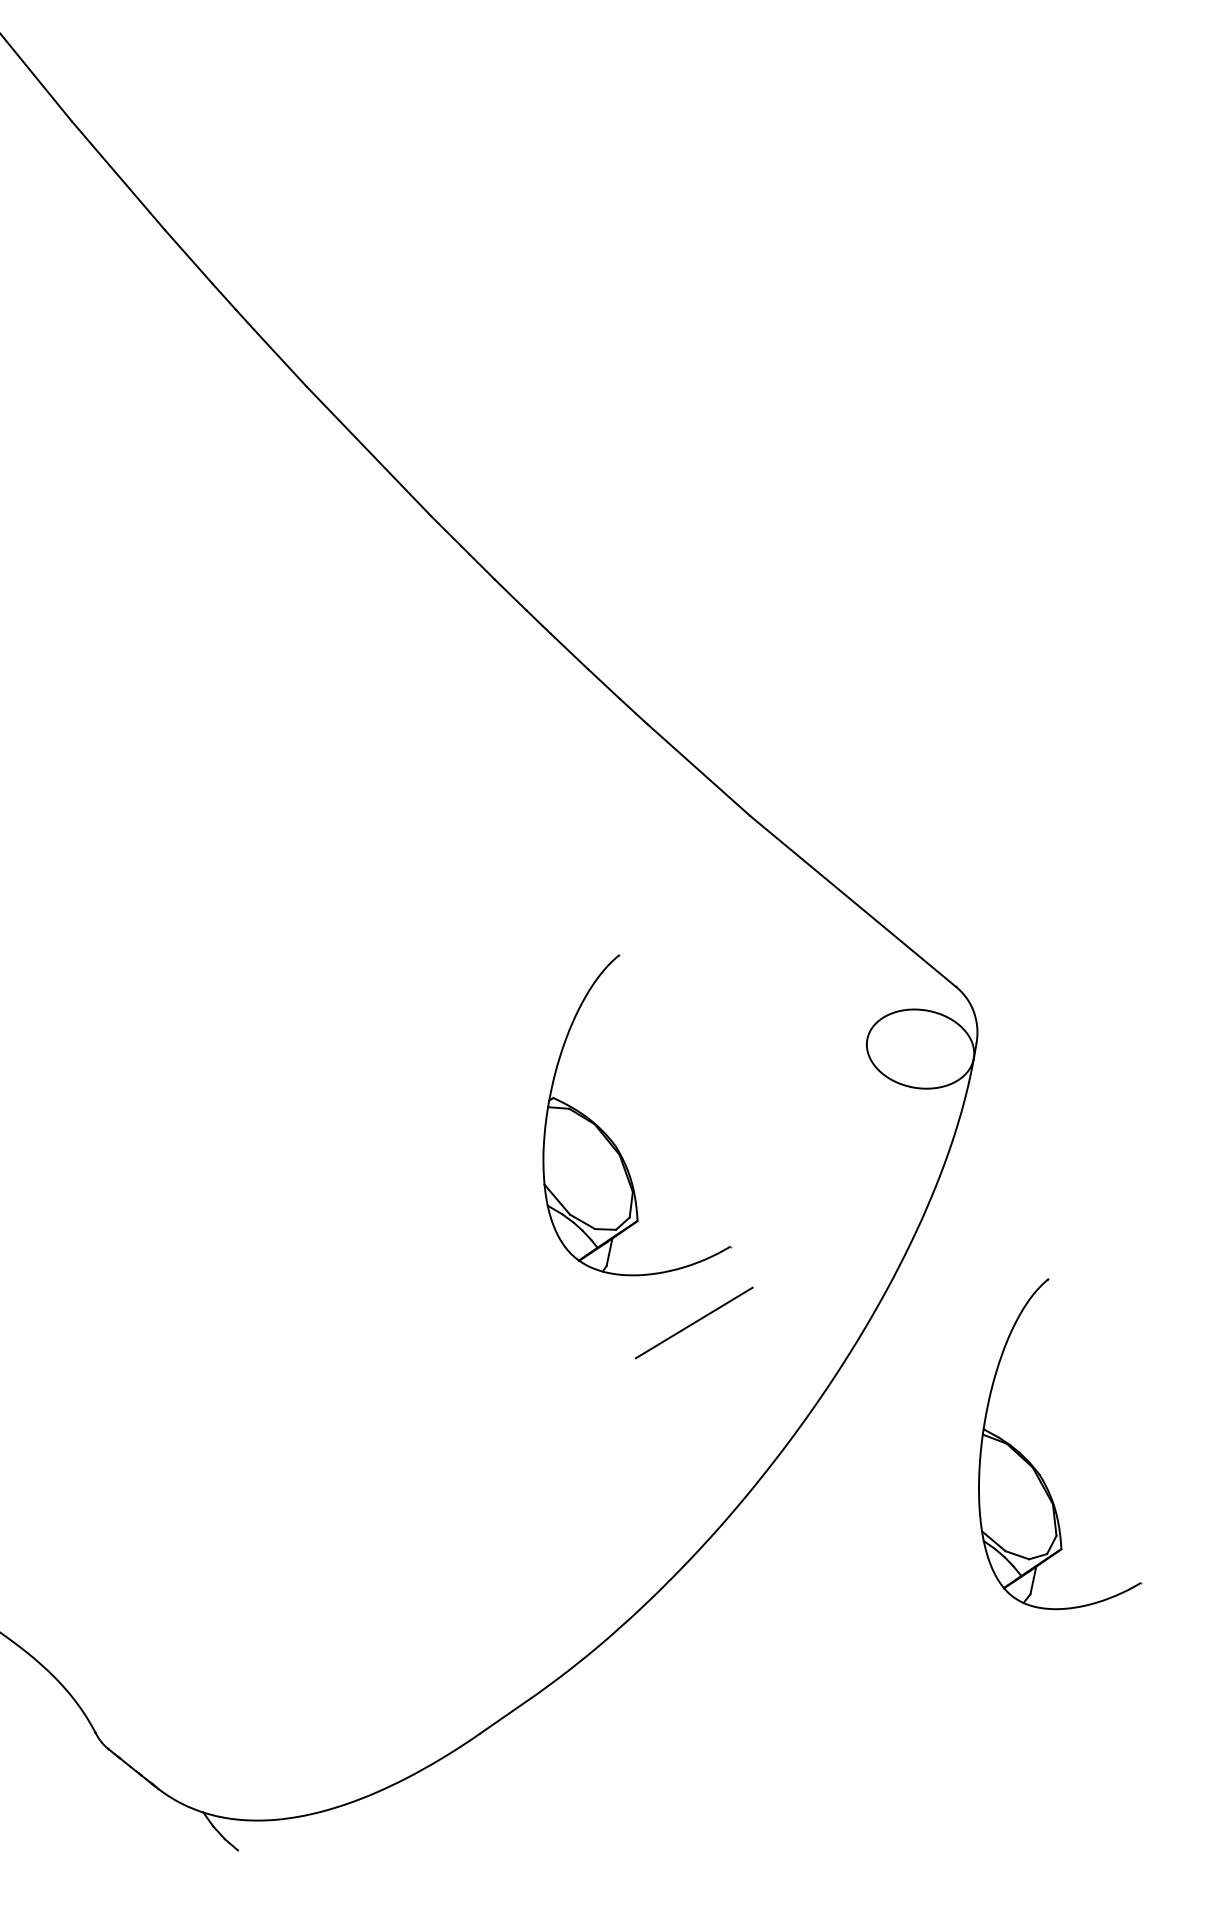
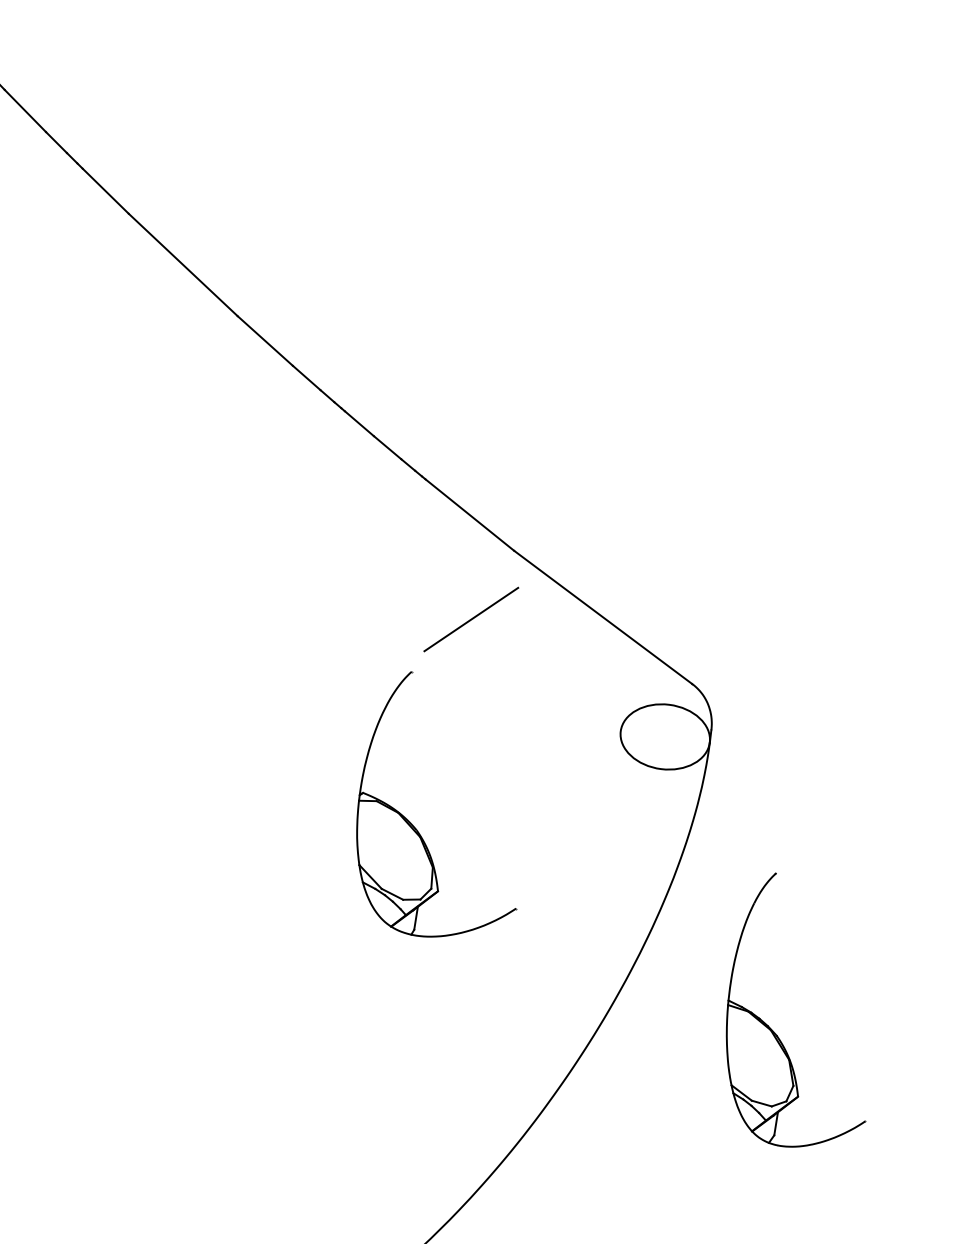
line: (694, 1322) -> (471, 619), moved
part: (1034, 1466) -> (772, 1029), moved

